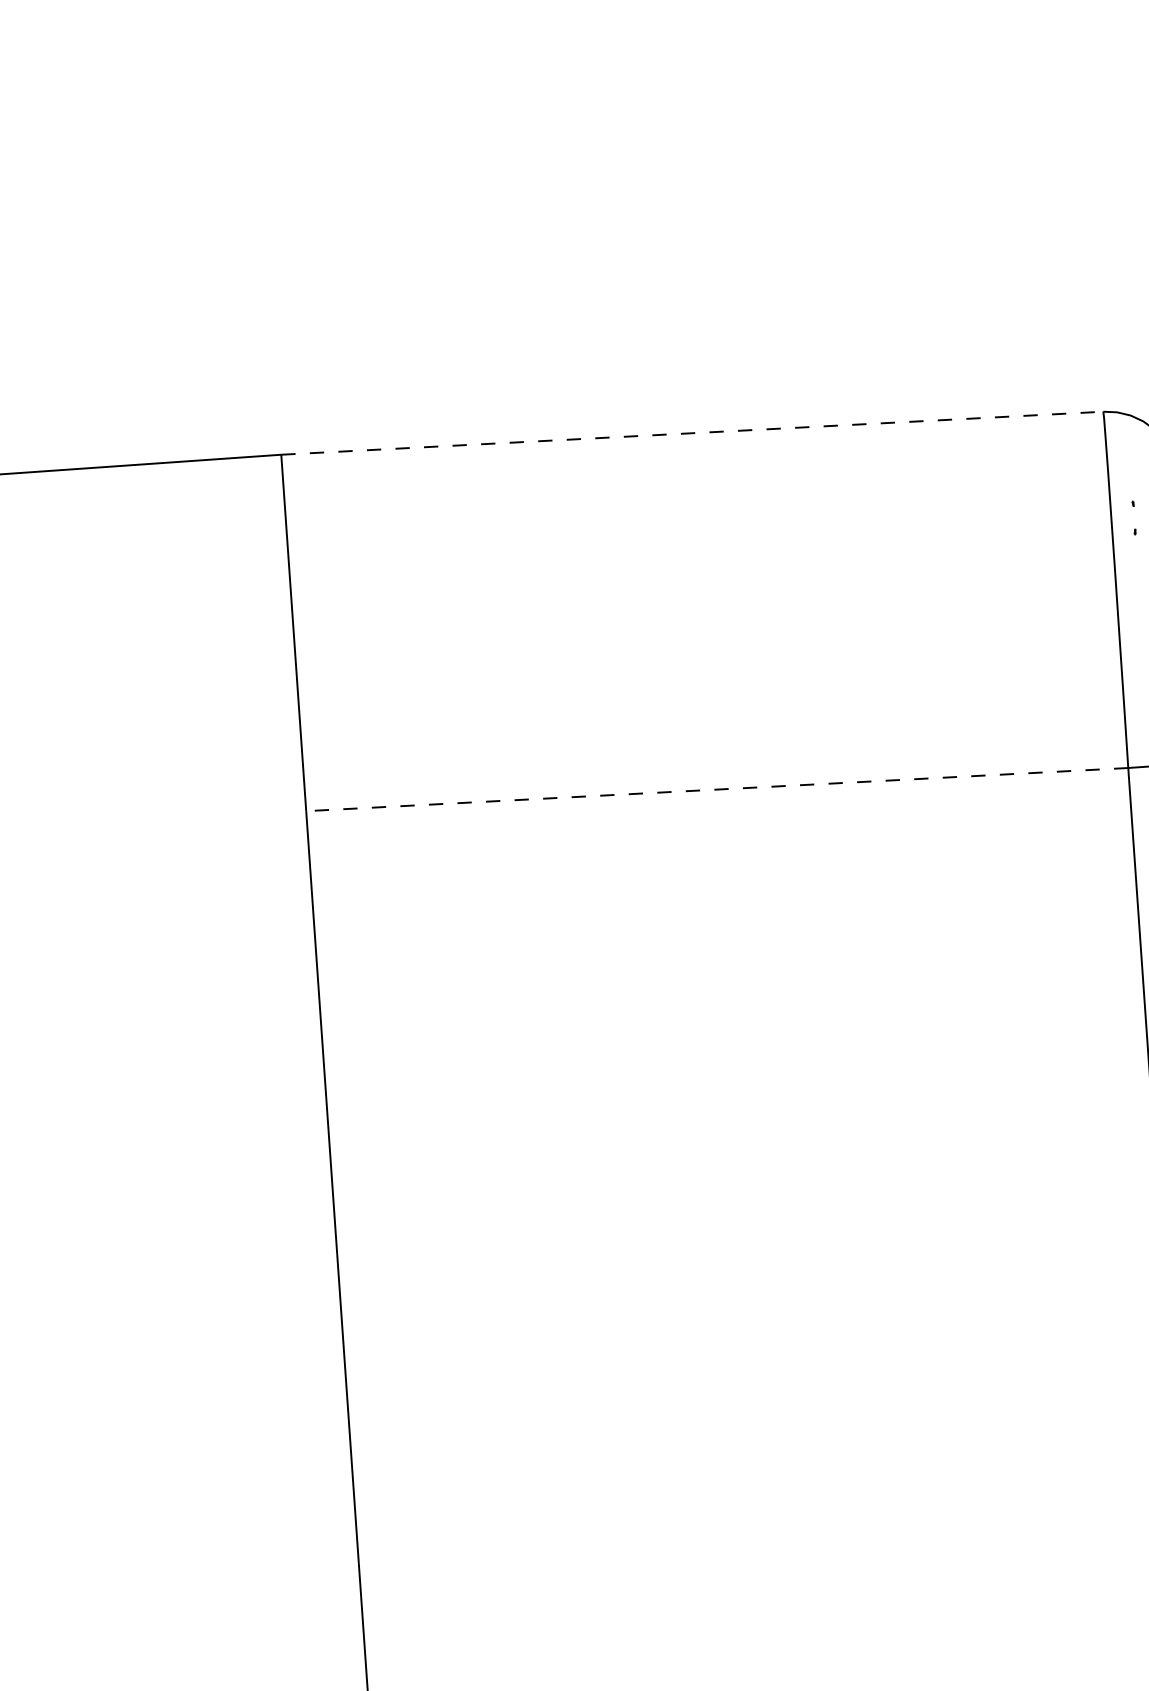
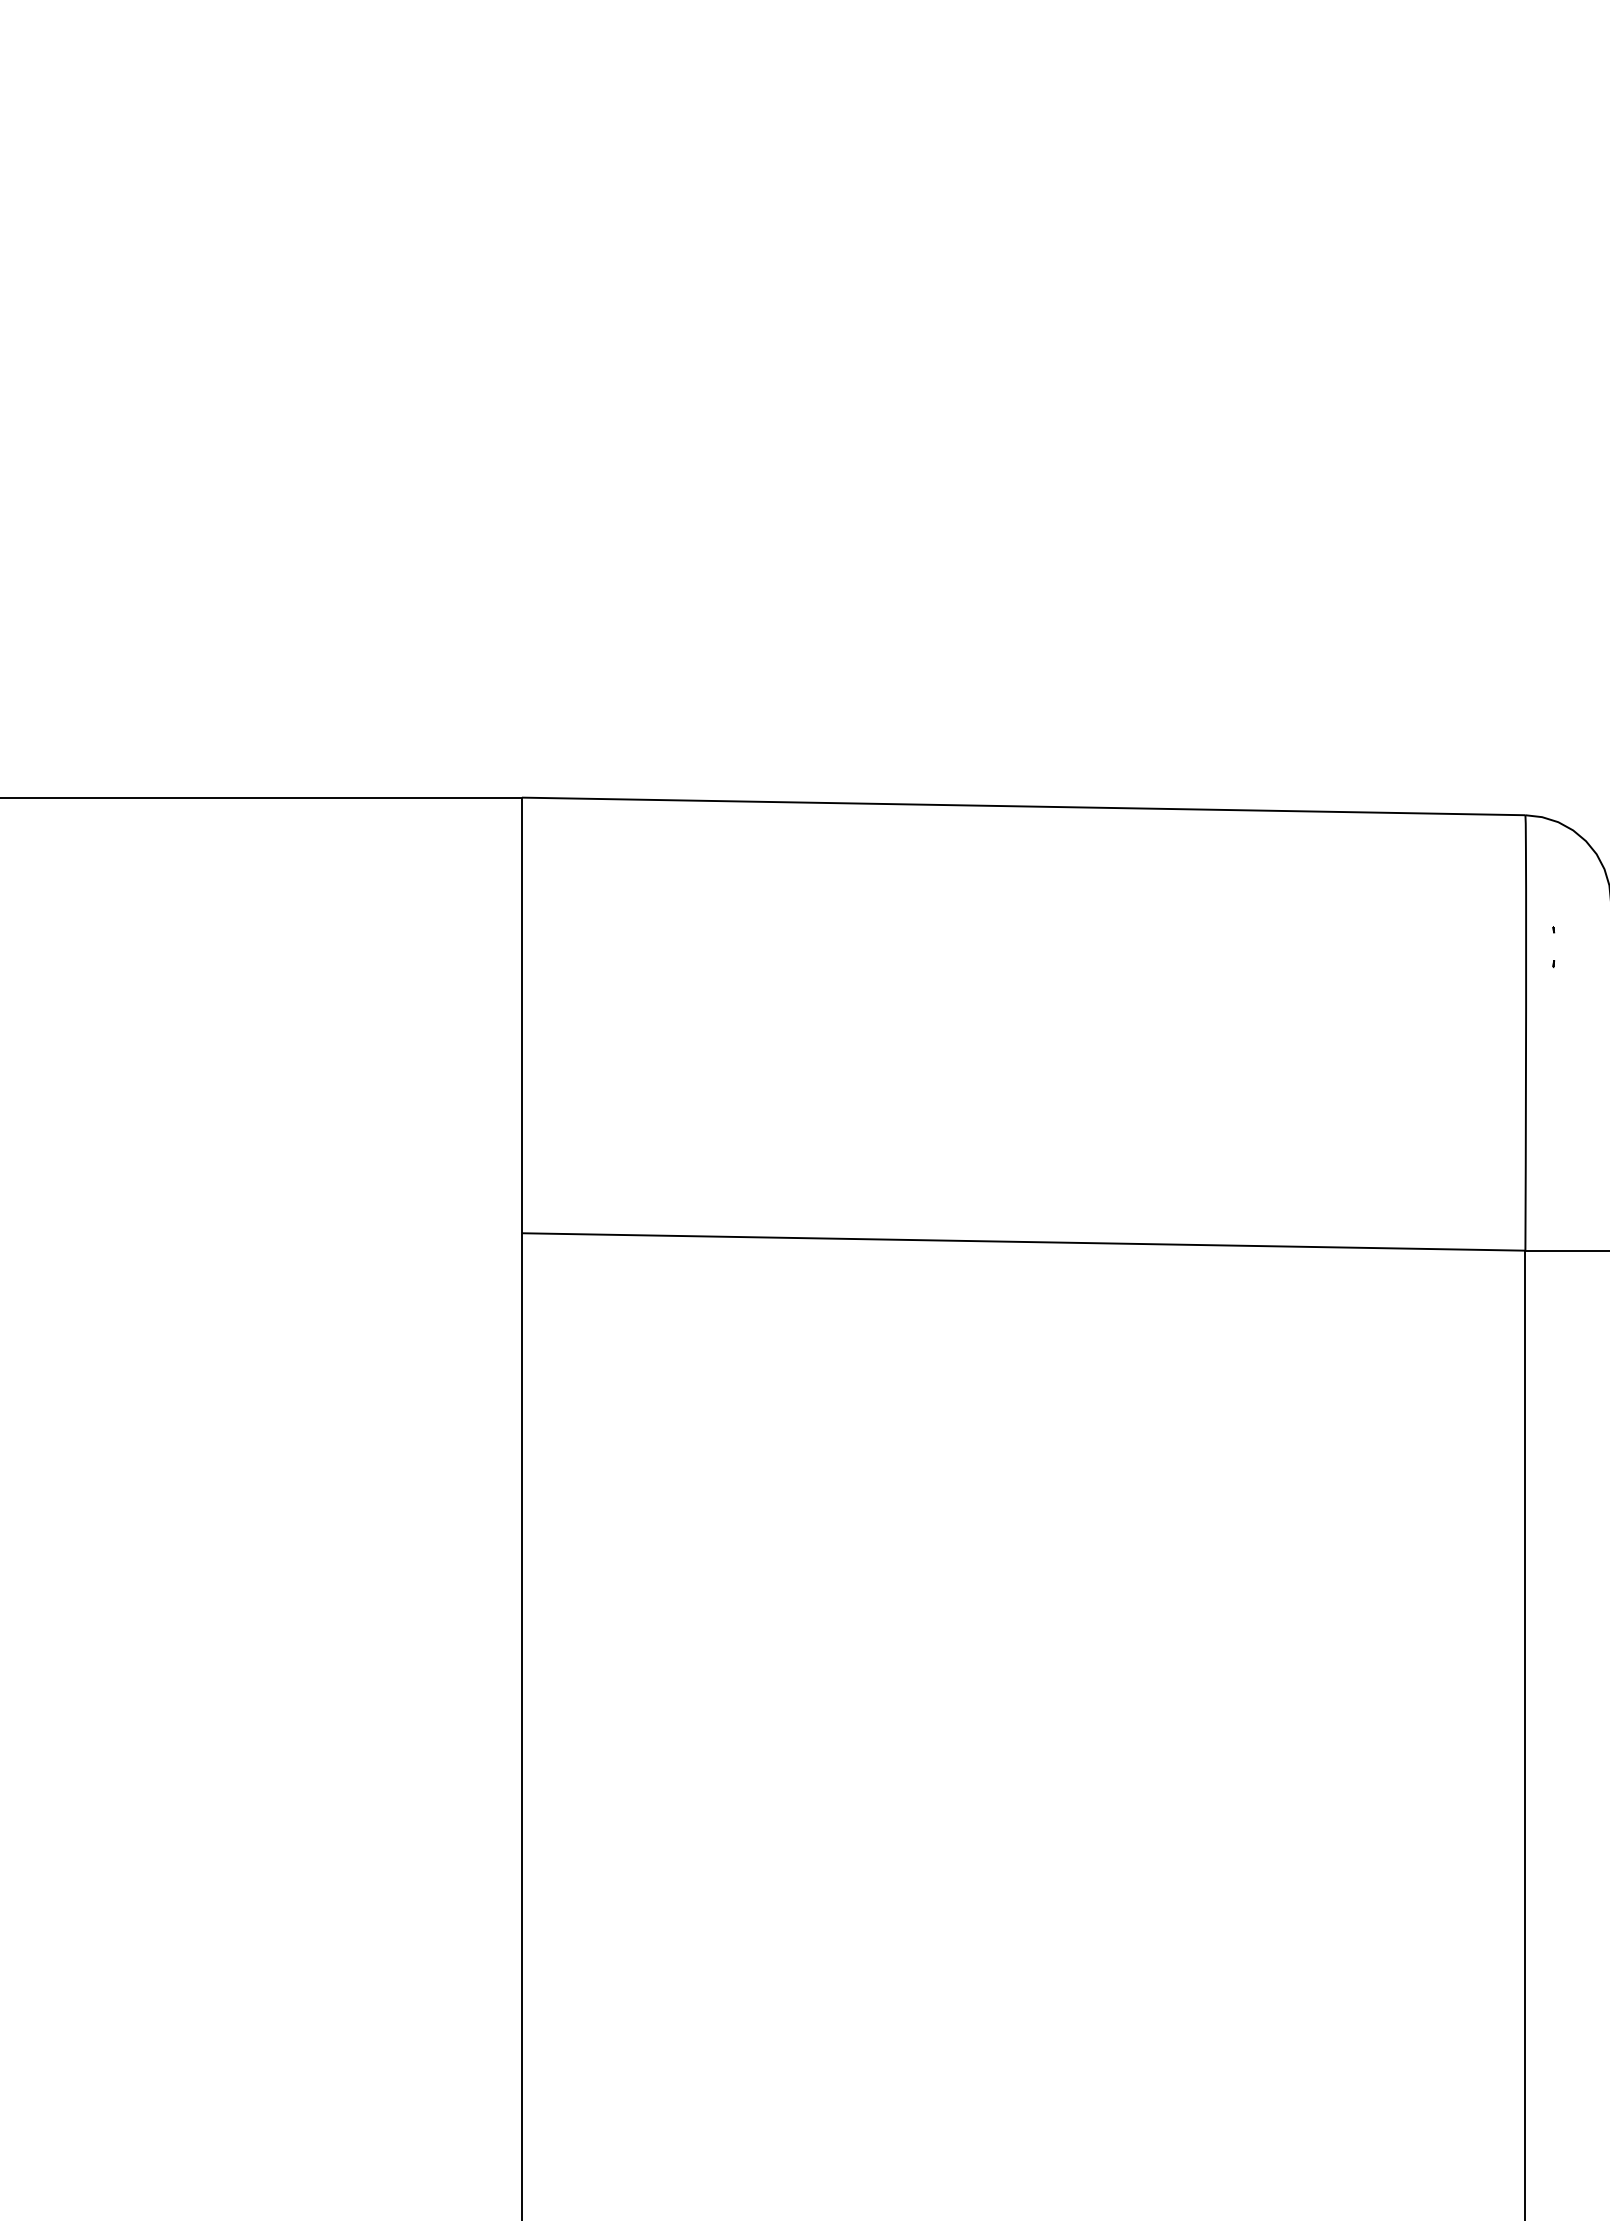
line: (692, 433) -> (1023, 806), dashed -> solid
line: (717, 789) -> (1023, 1241), dashed -> solid

